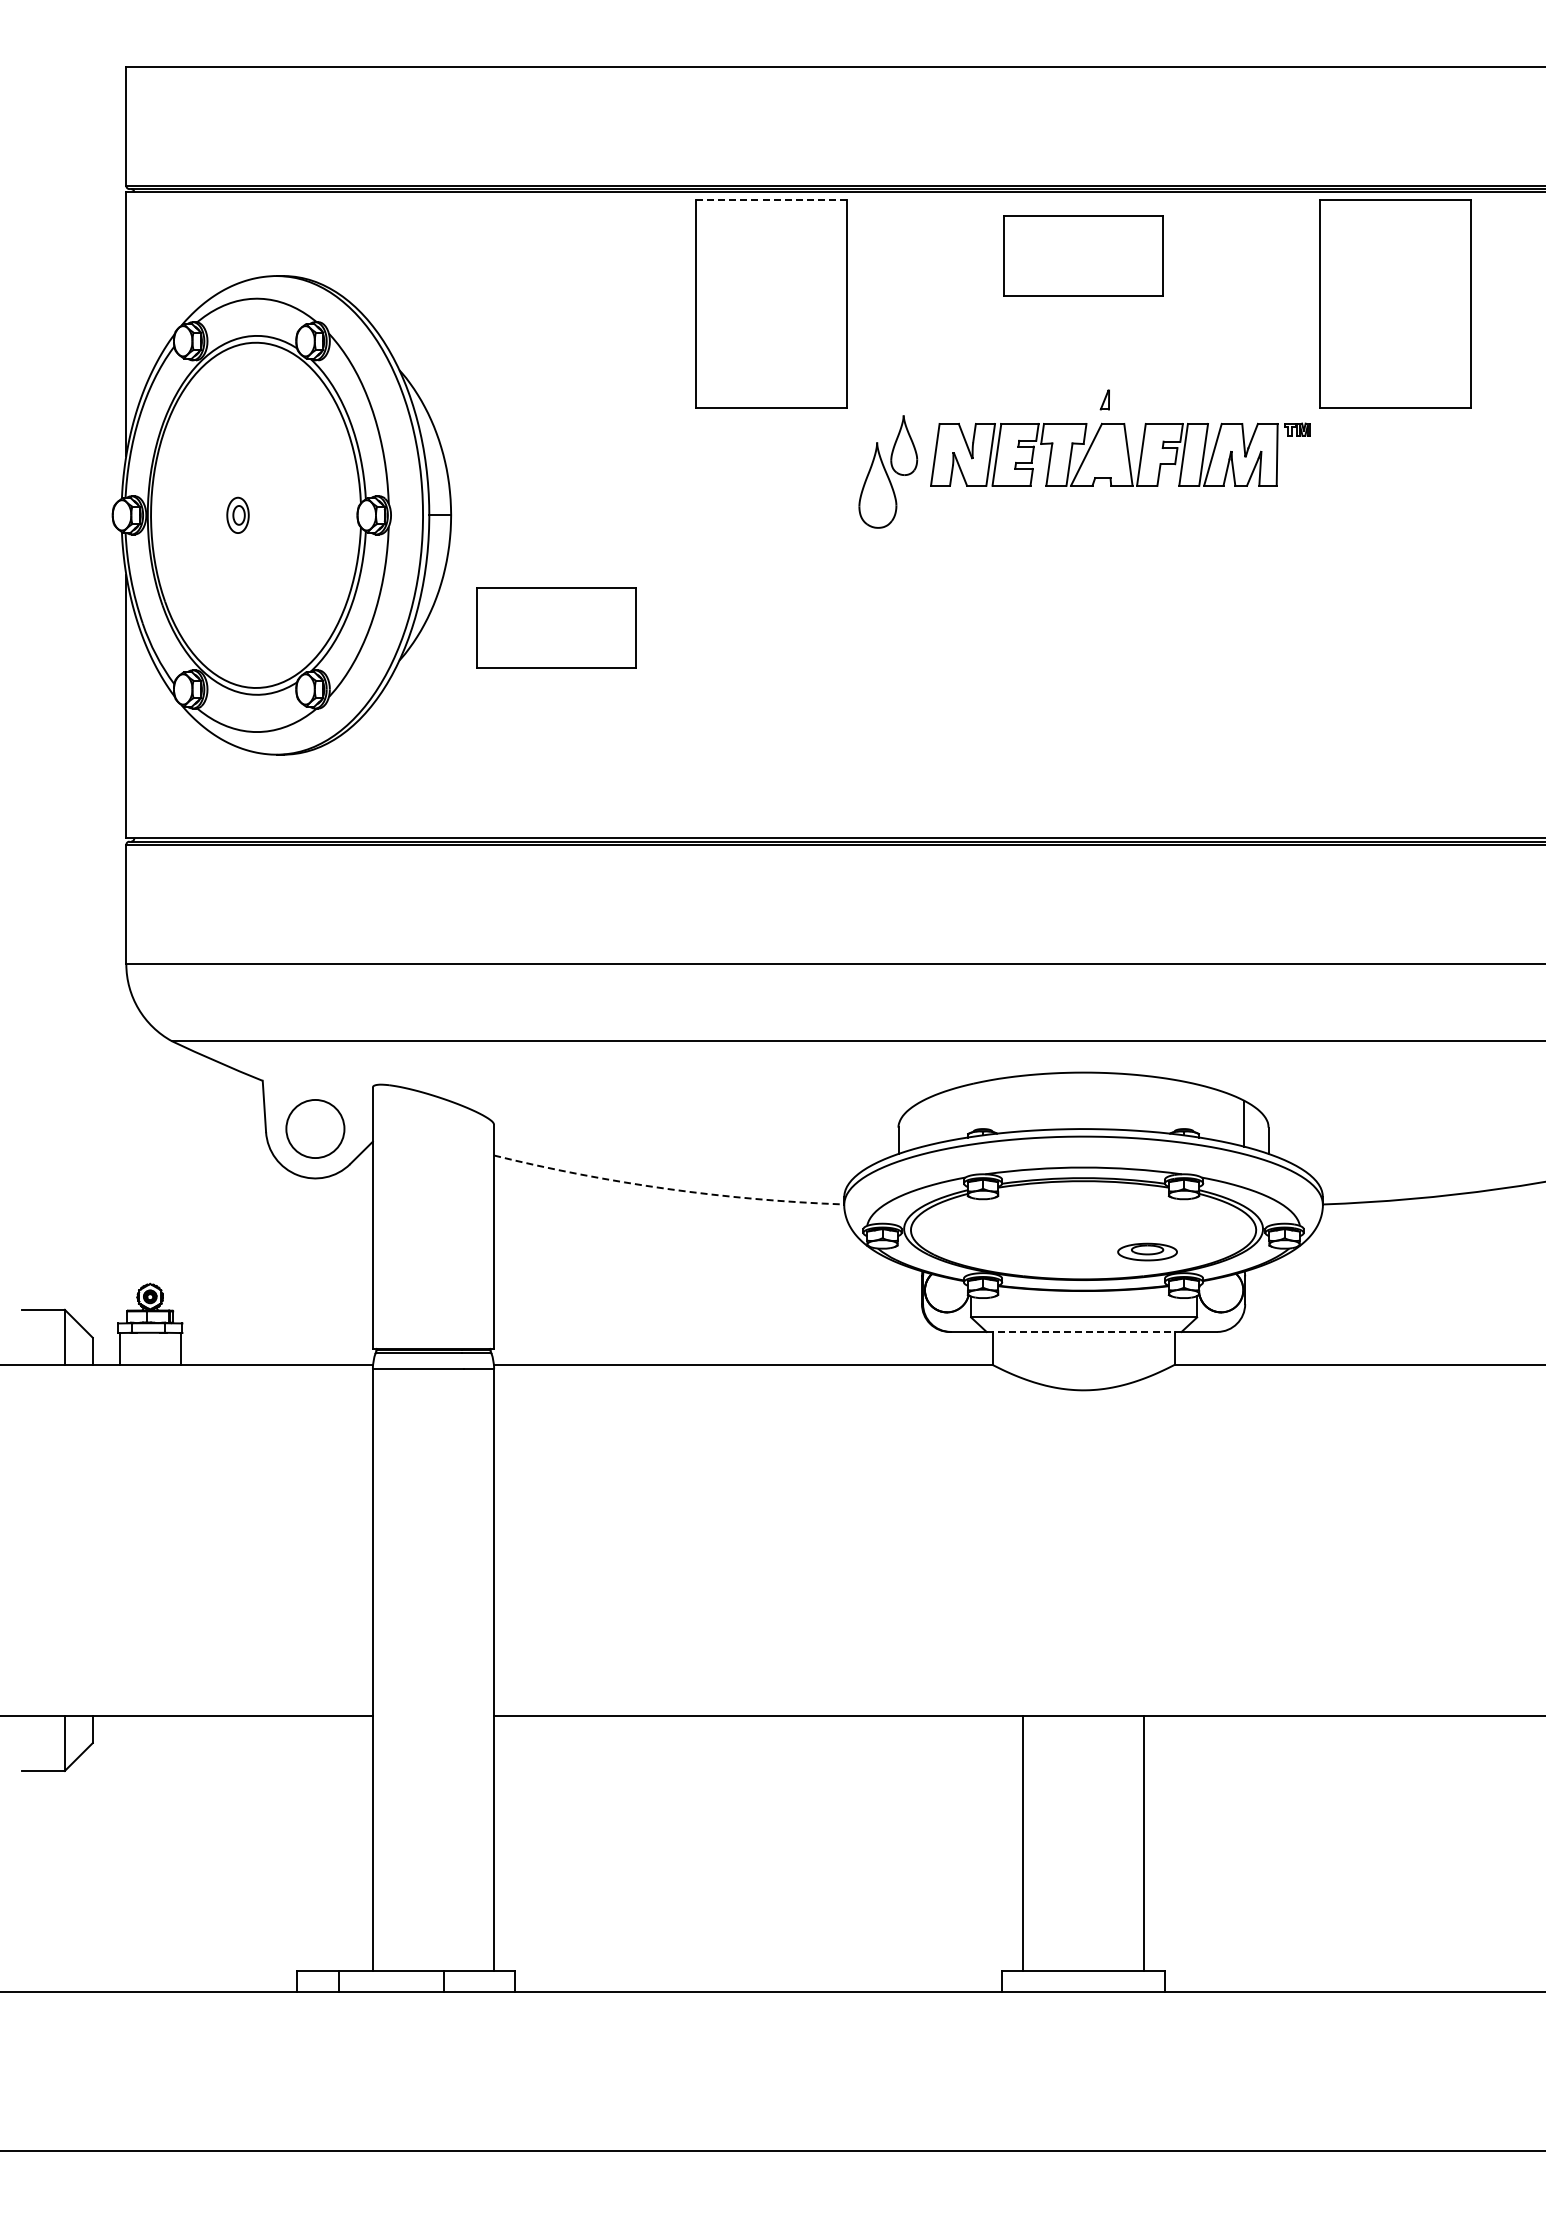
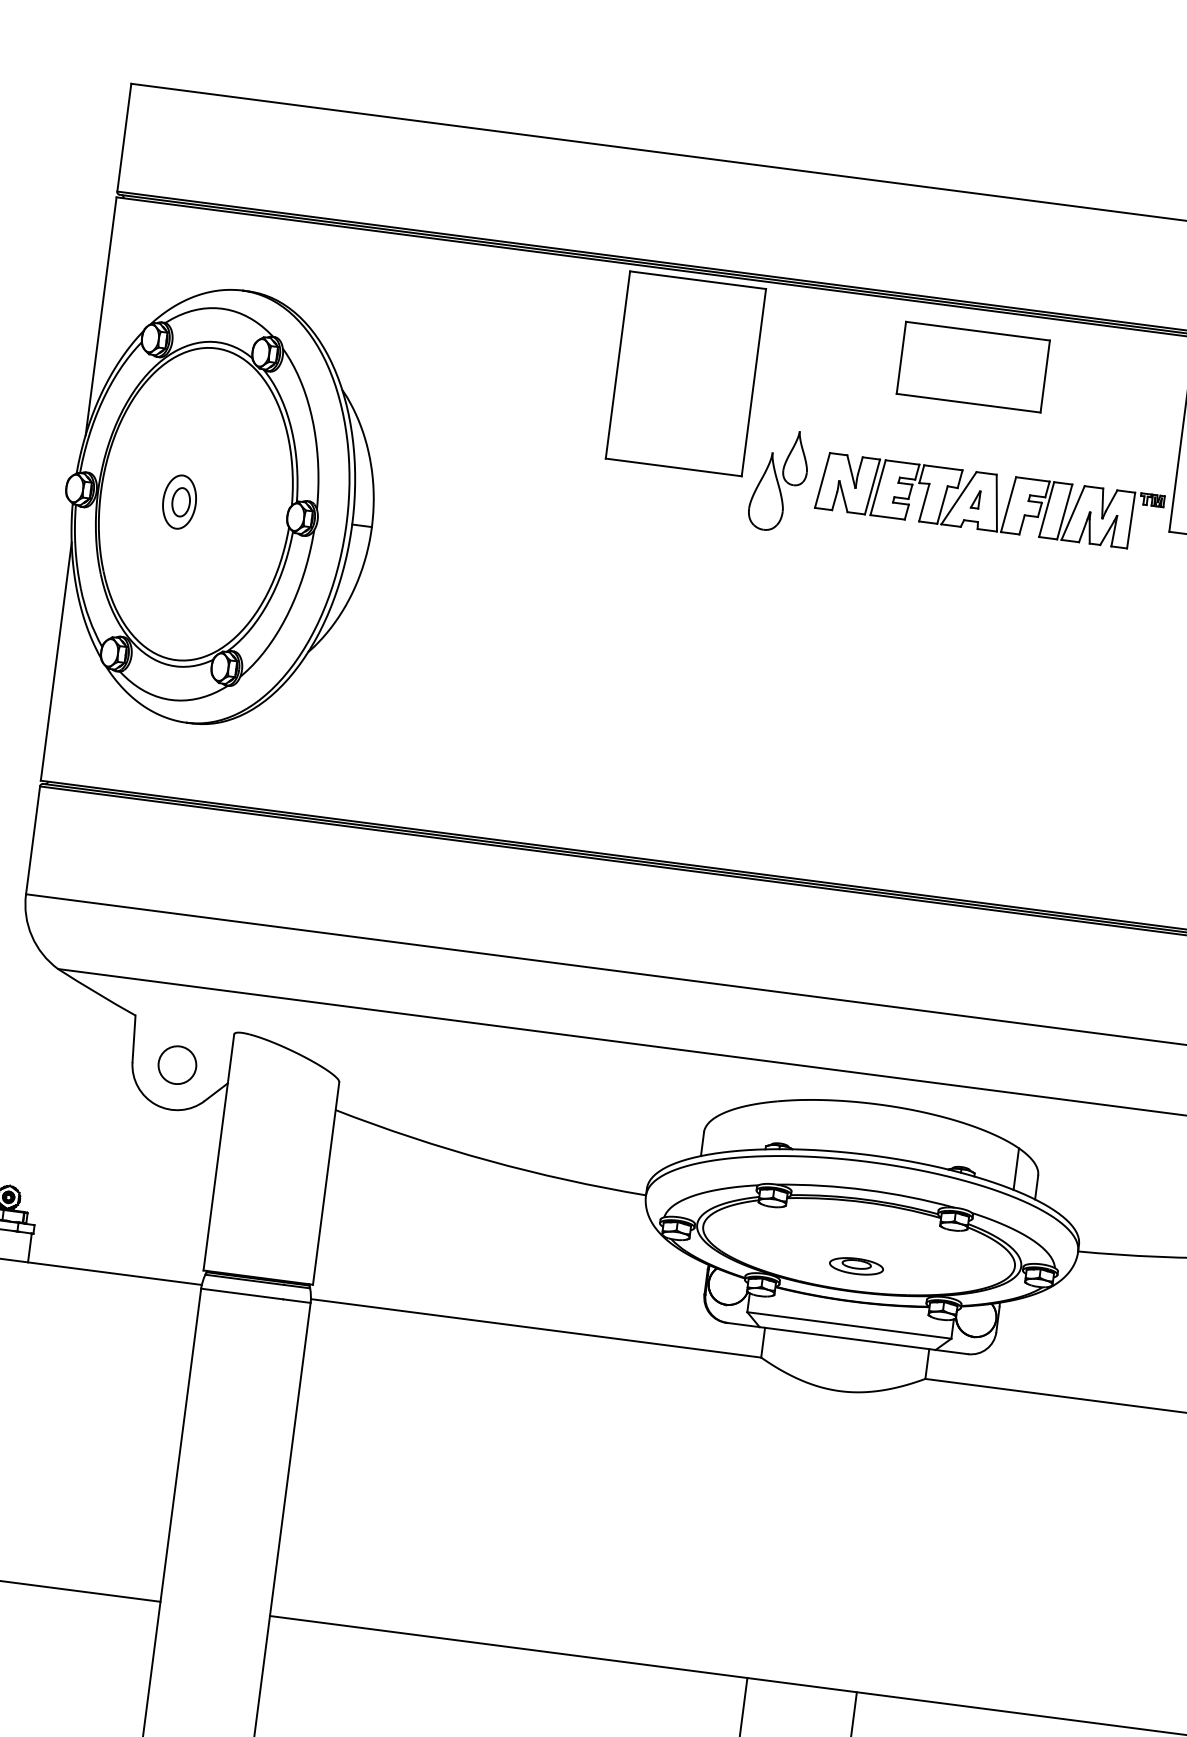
line: (771, 200) -> (698, 280), dashed -> solid
part: (1120, 454) -> (989, 501), moved
part: (888, 471) -> (779, 480), moved
part: (237, 515) -> (179, 502), size x1.67
part: (556, 627) -> (453, 640), removed
circle: (315, 1128) -> (177, 1064), size x0.71
arc: (667, 1189) -> (488, 1161), dashed -> solid
part: (1147, 1251) -> (856, 1265), moved
line: (1083, 1331) -> (847, 1338), dashed -> solid

